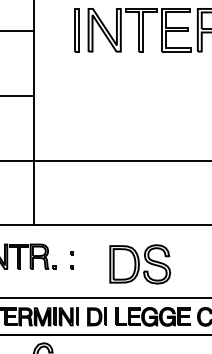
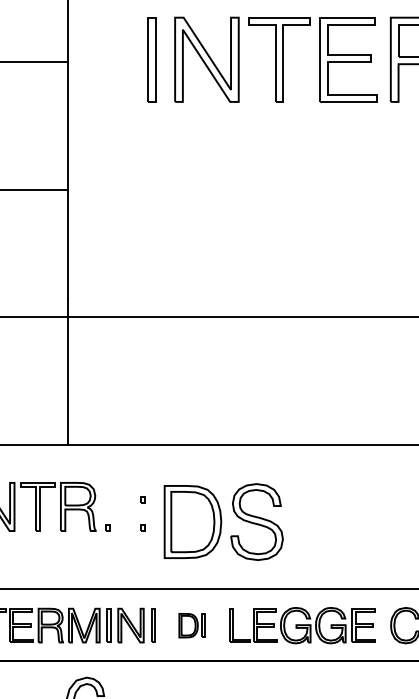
part: (140, 264) -> (224, 522), moved
part: (96, 316) -> (190, 624), size x0.7

